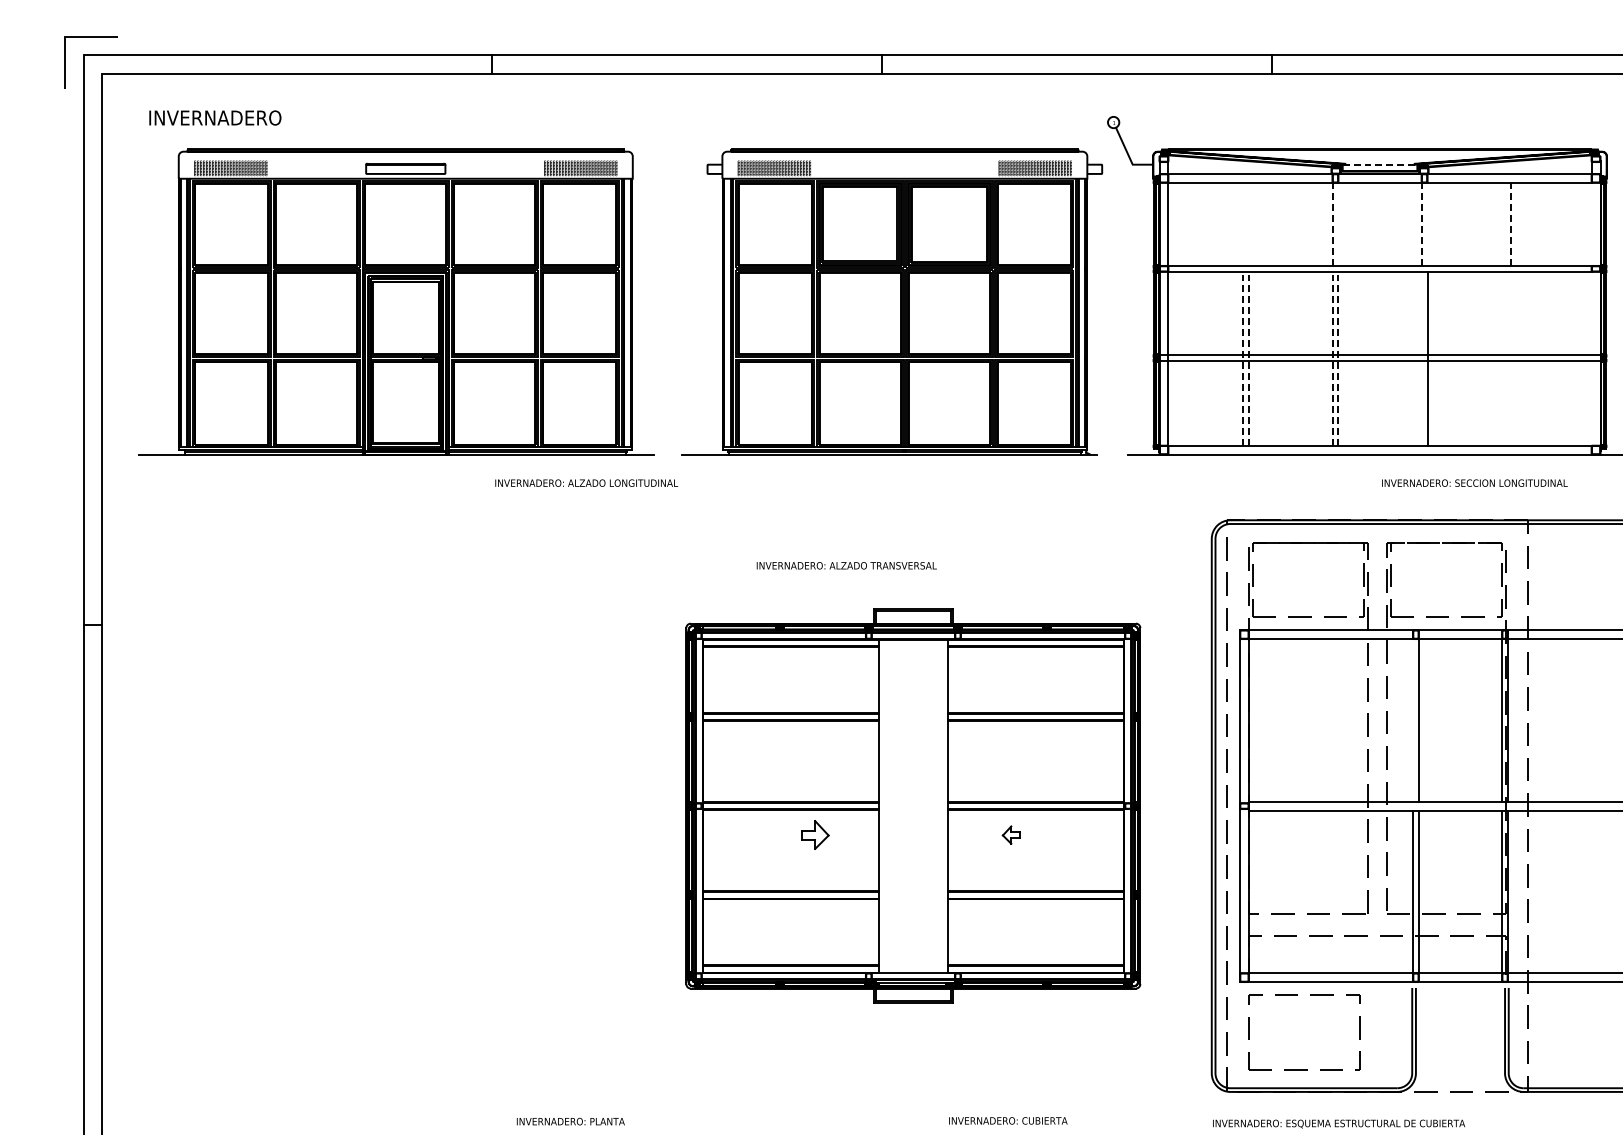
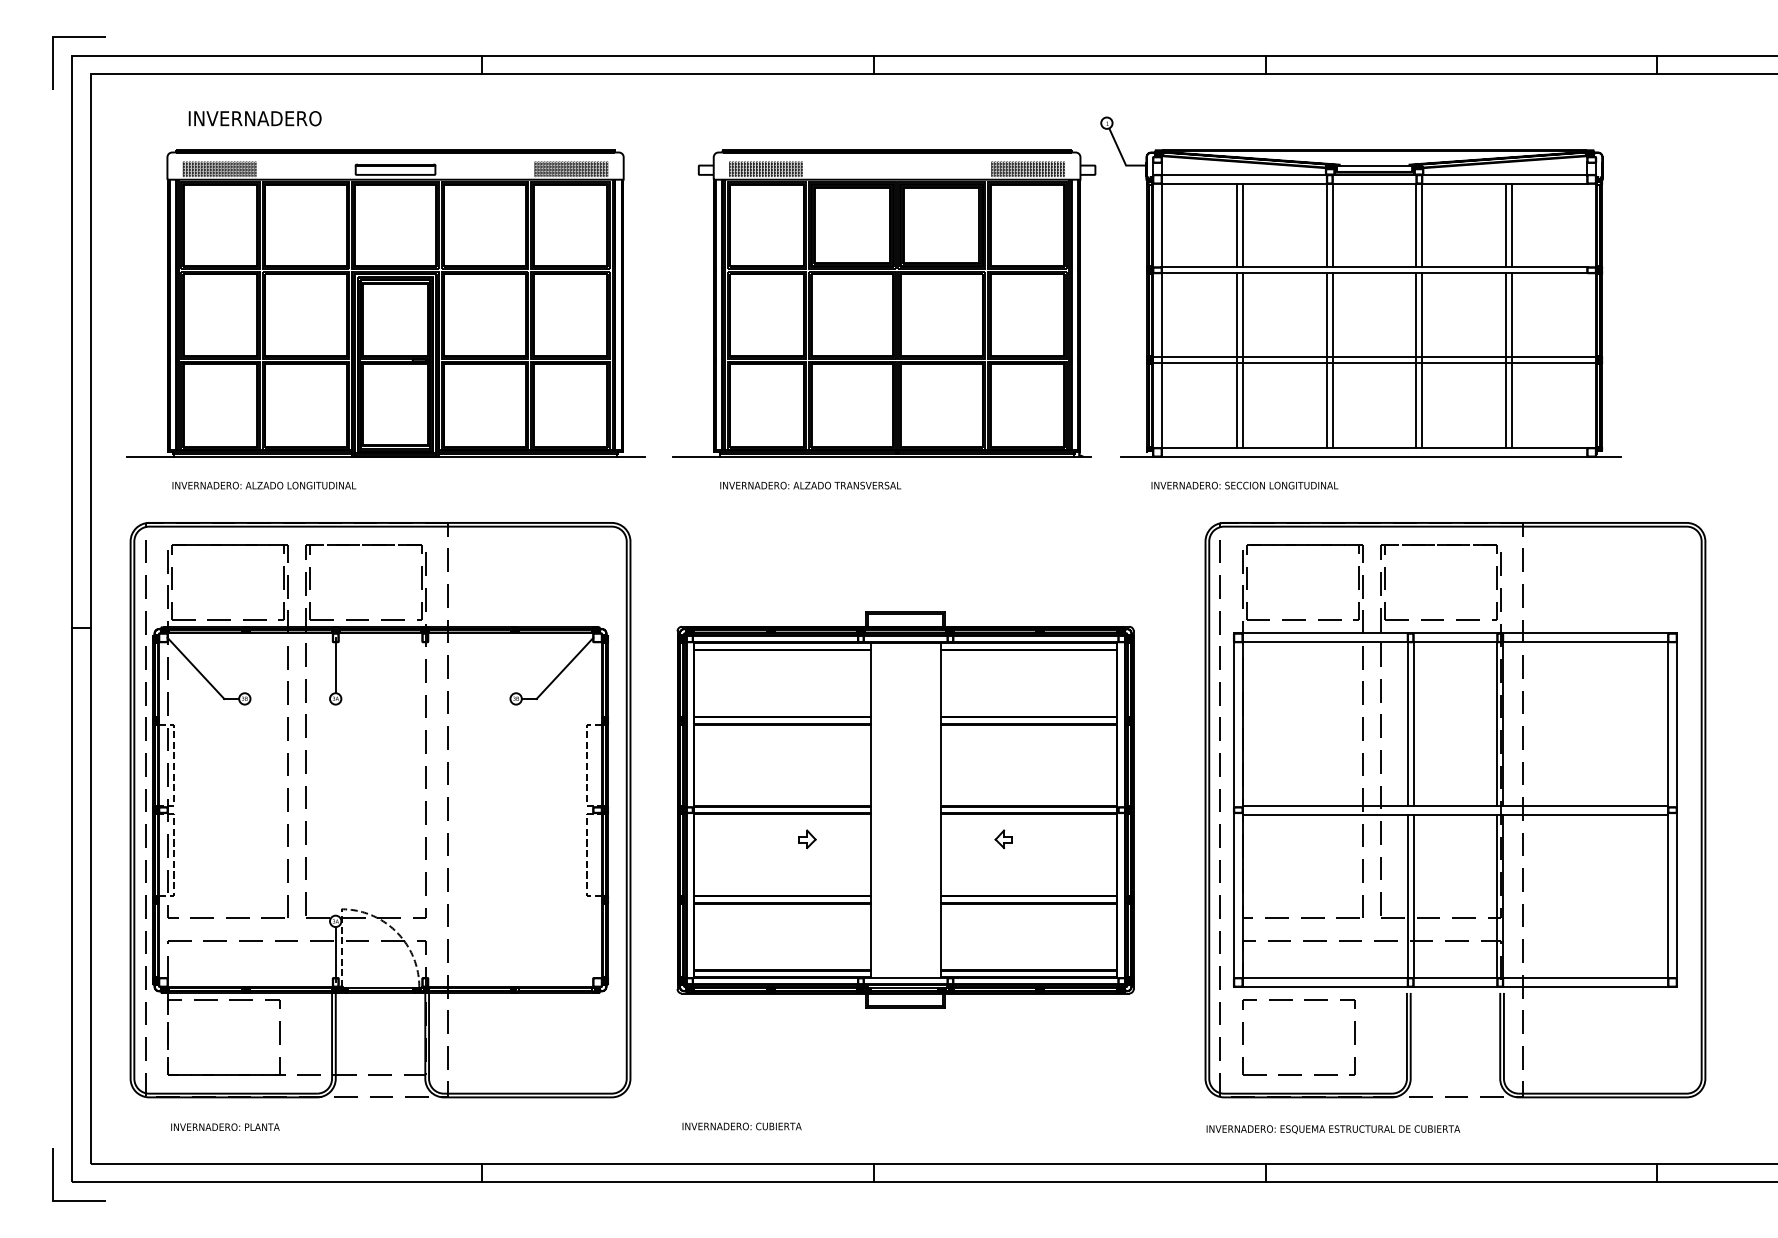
text: (214, 117) -> (254, 118), moved
line: (1379, 164) -> (1374, 165), dashed -> solid
line: (1243, 224) -> (1237, 225), added
line: (1249, 224) -> (1243, 225), added
line: (1332, 224) -> (1326, 225), dashed -> solid
line: (1338, 224) -> (1332, 225), added
line: (1421, 224) -> (1416, 225), dashed -> solid
line: (1427, 224) -> (1422, 225), added
line: (1510, 224) -> (1505, 225), dashed -> solid
line: (1516, 224) -> (1511, 225), added
line: (1243, 358) -> (1237, 360), dashed -> solid
line: (1249, 358) -> (1243, 360), dashed -> solid
line: (1332, 358) -> (1326, 360), dashed -> solid
line: (1338, 358) -> (1332, 360), dashed -> solid
line: (1421, 358) -> (1416, 360), added
line: (1510, 358) -> (1505, 360), added
line: (1516, 358) -> (1511, 360), added
text: (586, 483) -> (264, 485), moved
text: (1474, 483) -> (1244, 485), moved
text: (846, 565) -> (810, 485), moved
line: (1412, 719) -> (1407, 723), added
part: (390, 806) -> (380, 810), added
part: (815, 835) -> (807, 839), size x0.62
text: (570, 1120) -> (225, 1126), moved
text: (1007, 1120) -> (741, 1126), moved

